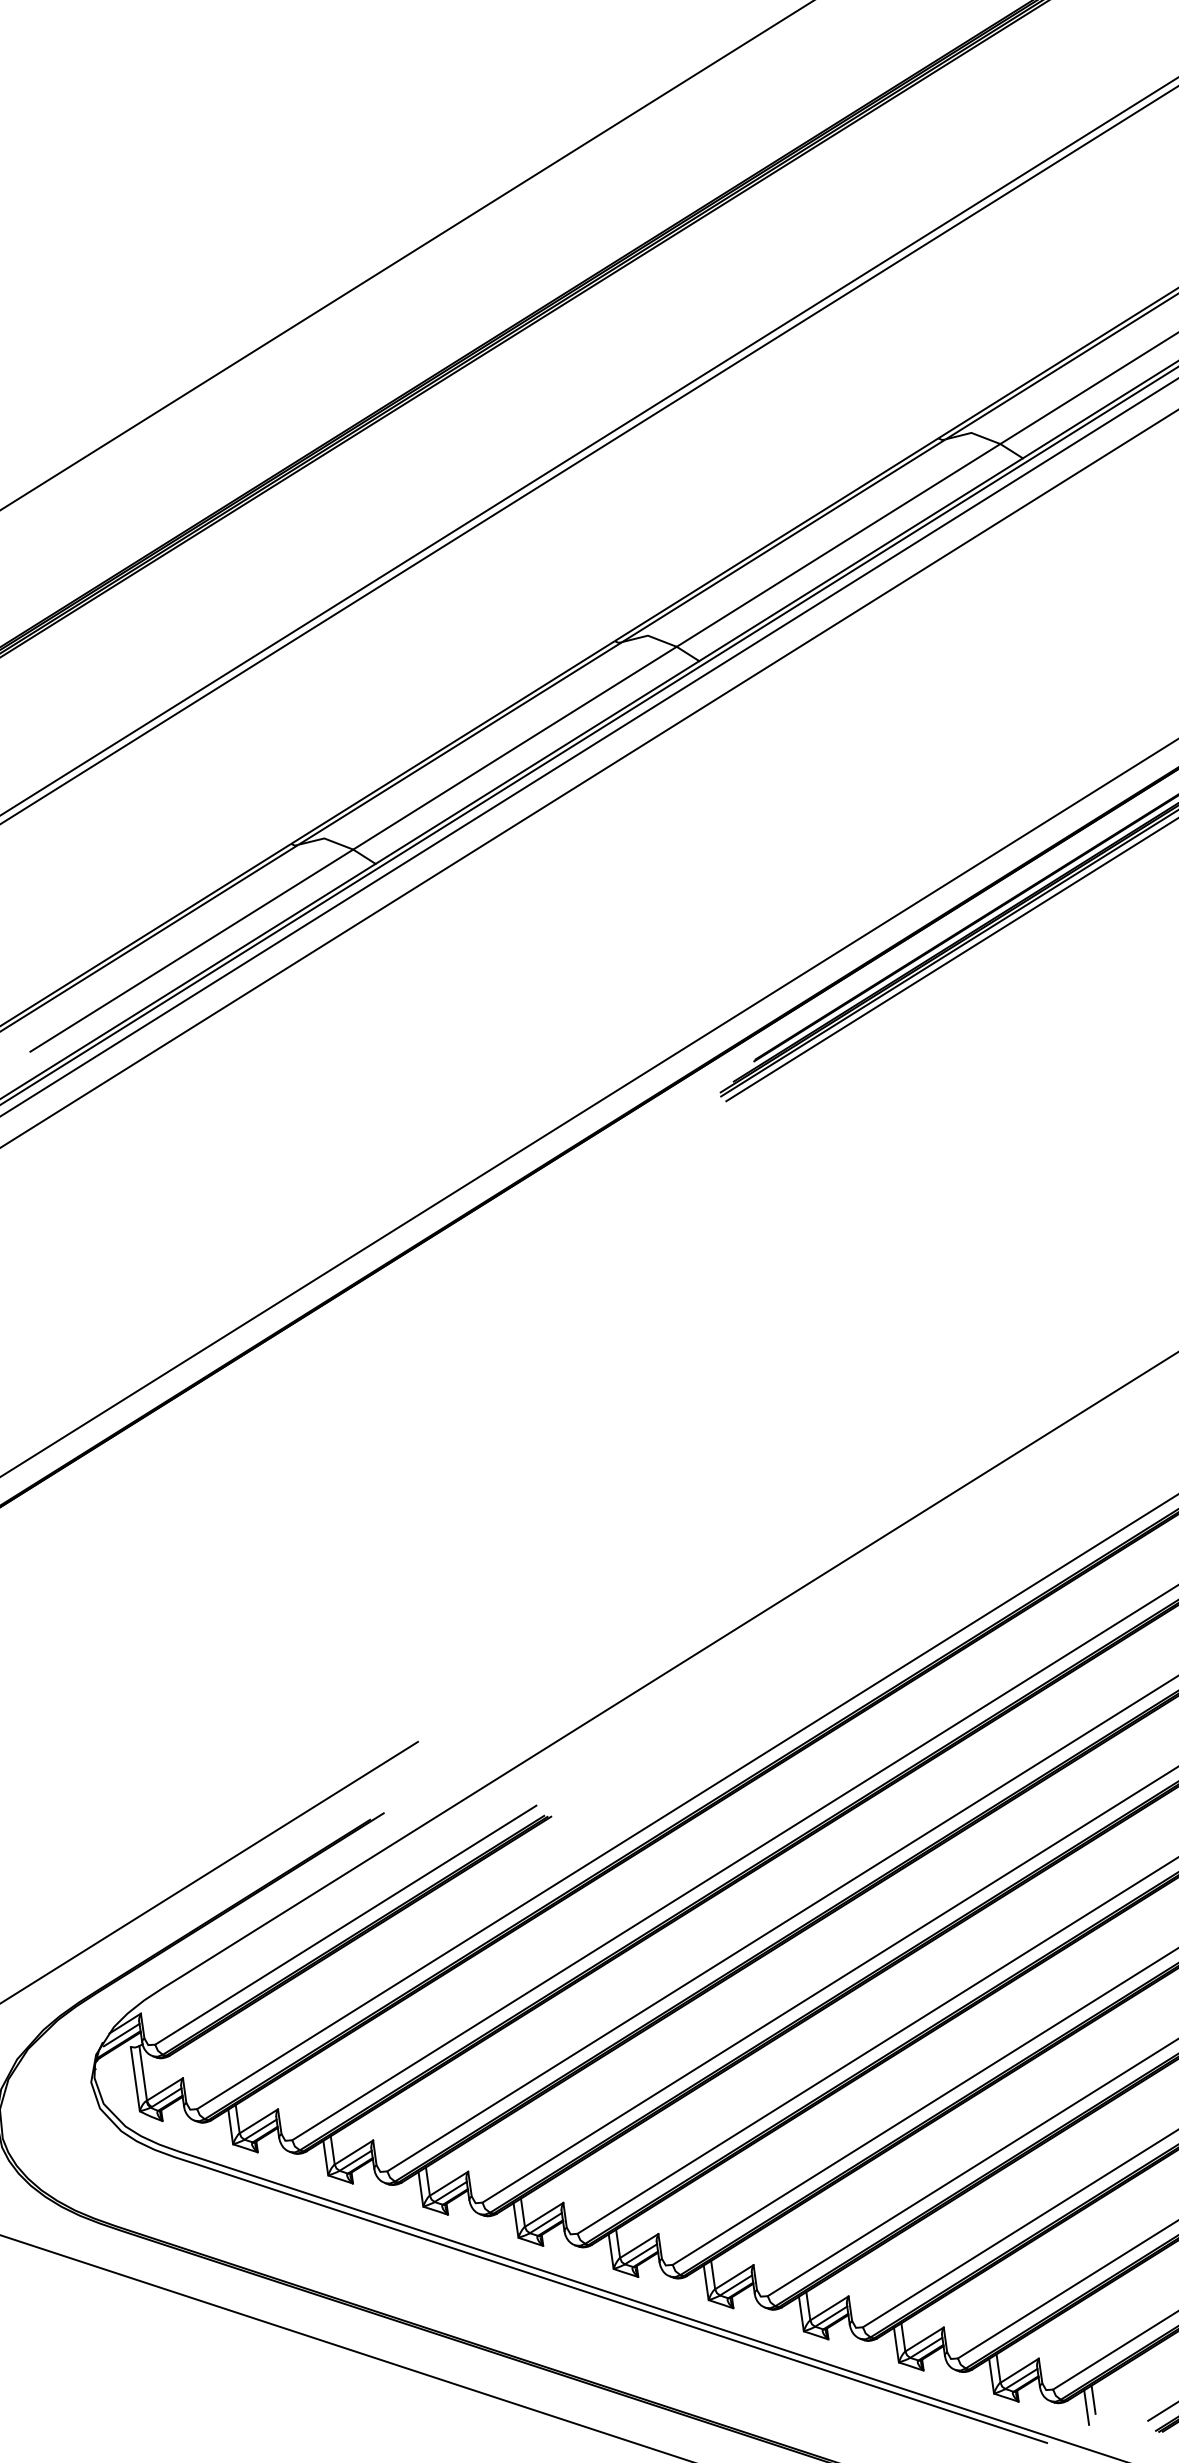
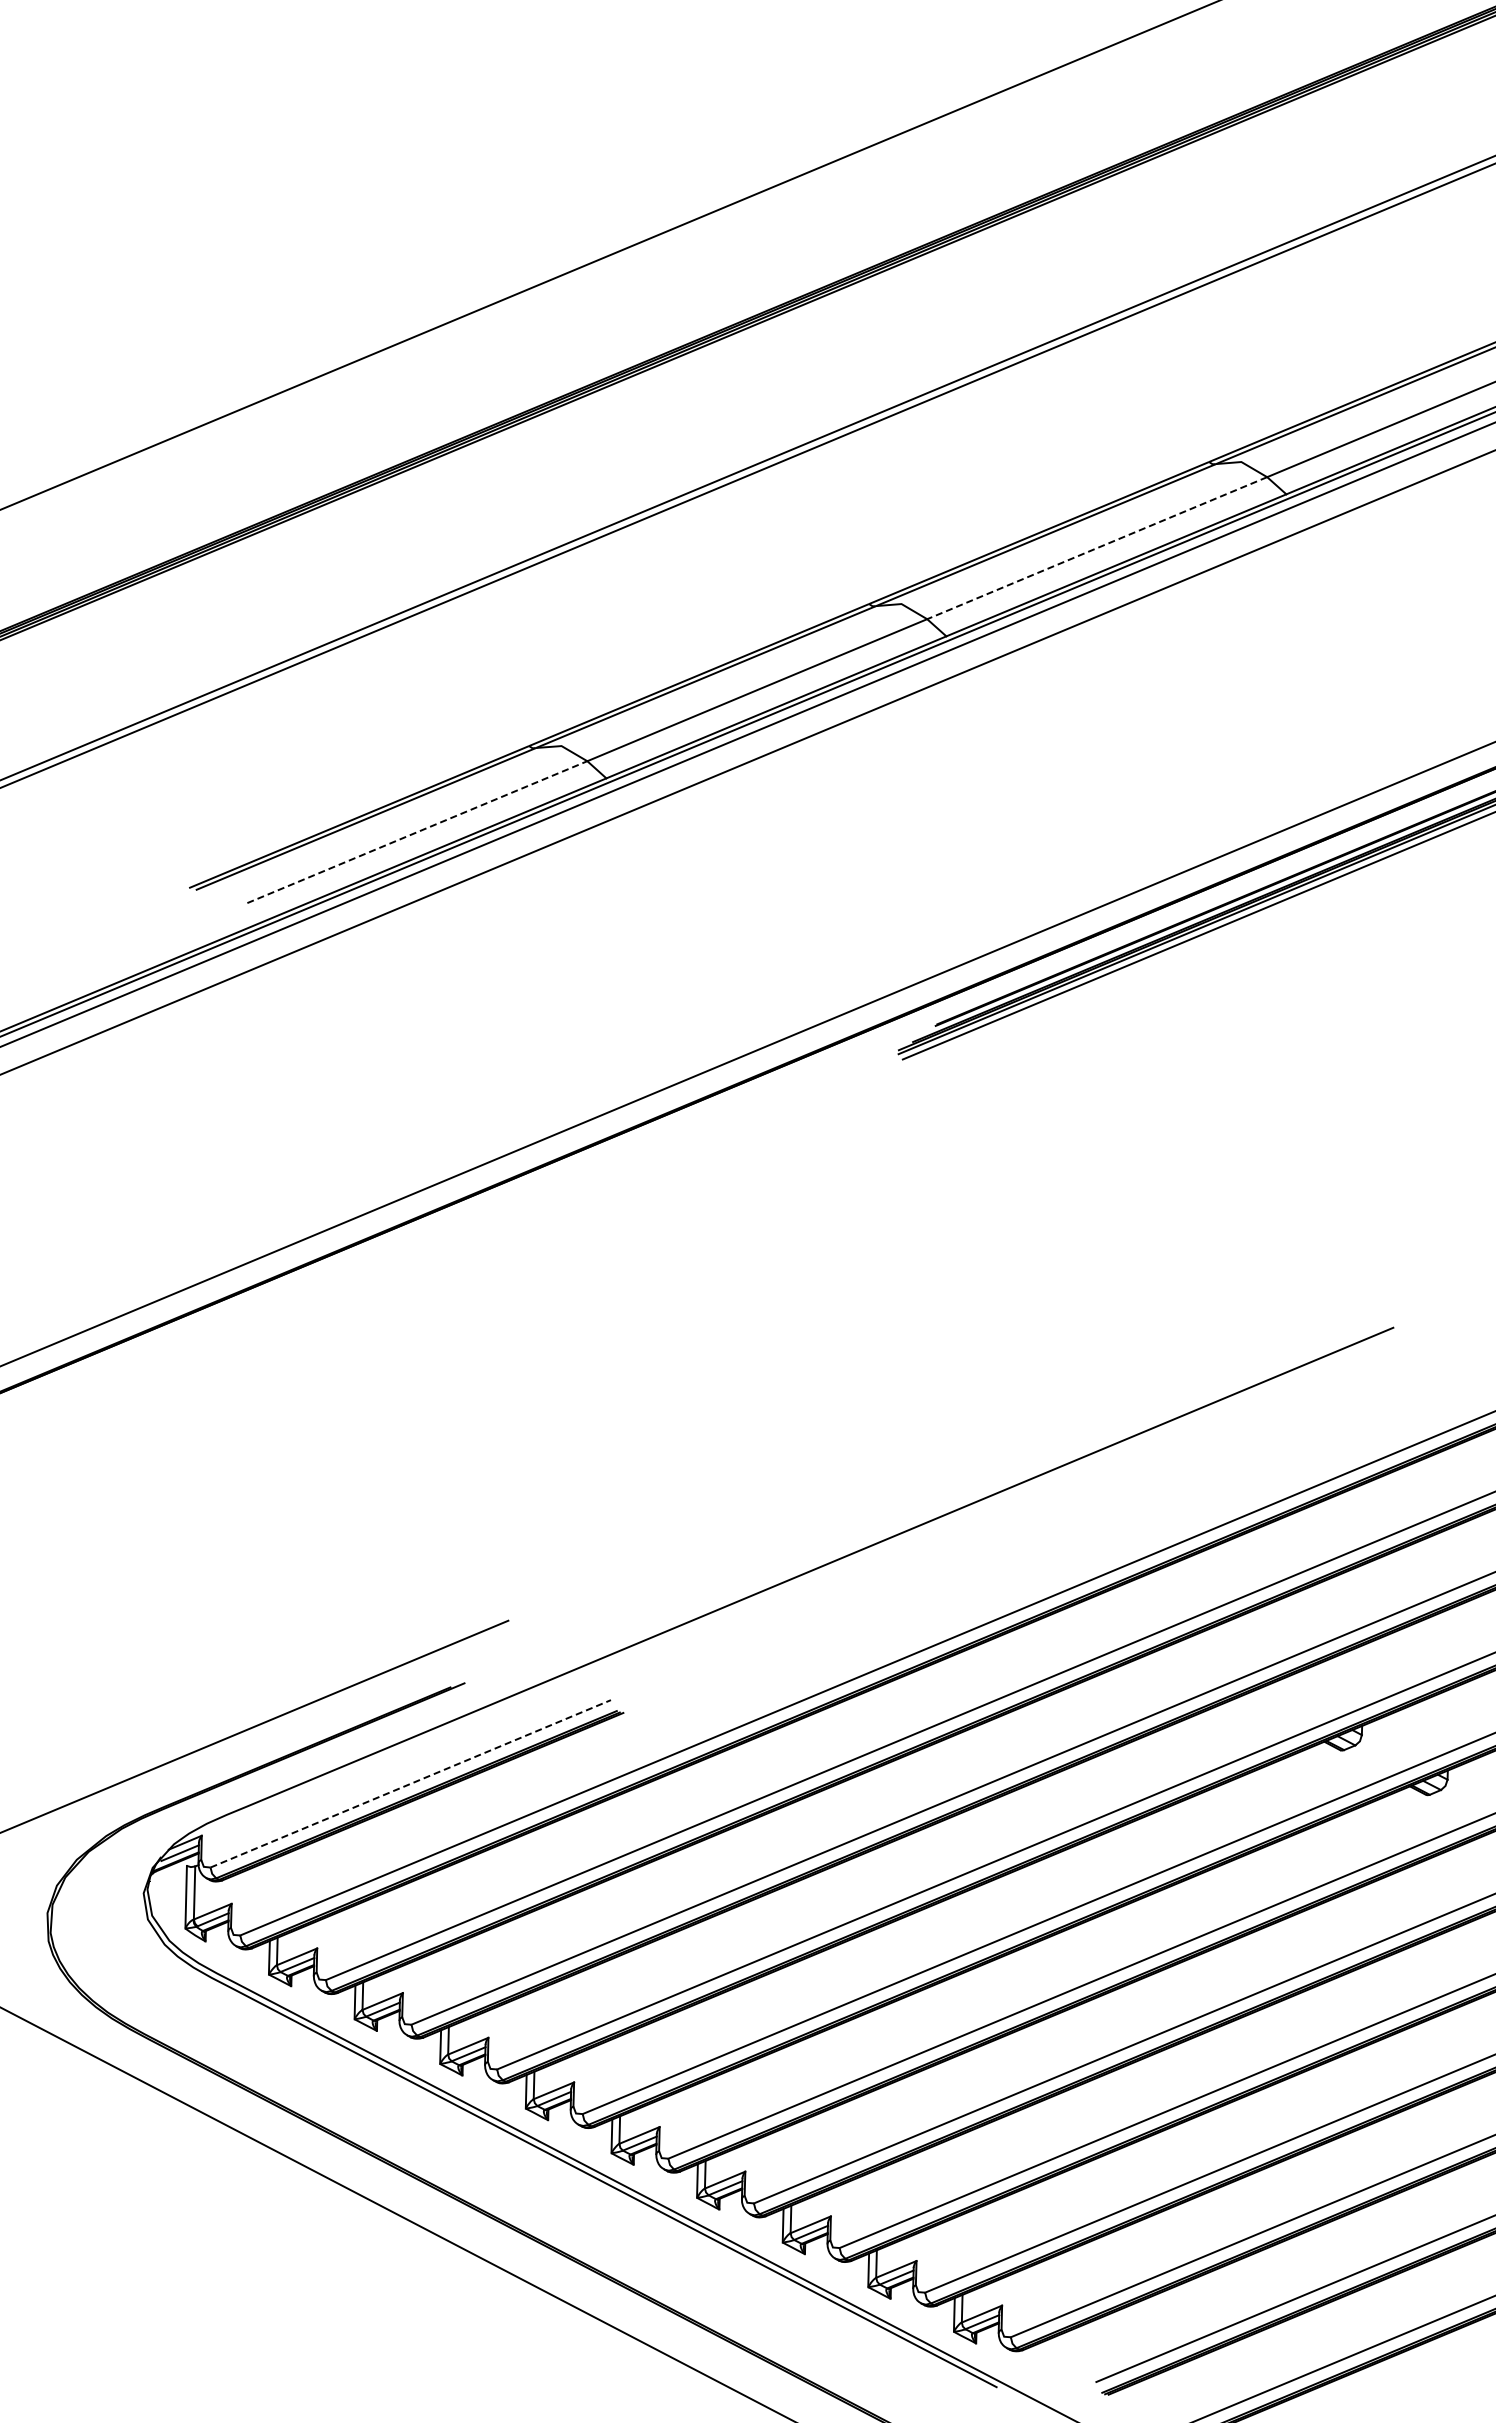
line: (838, 545) -> (1097, 548), solid -> dashed
line: (191, 951) -> (417, 832), solid -> dashed
line: (346, 1924) -> (411, 1783), solid -> dashed
line: (1093, 2399) -> (1047, 2353), removed
line: (1086, 2407) -> (1039, 2359), removed

